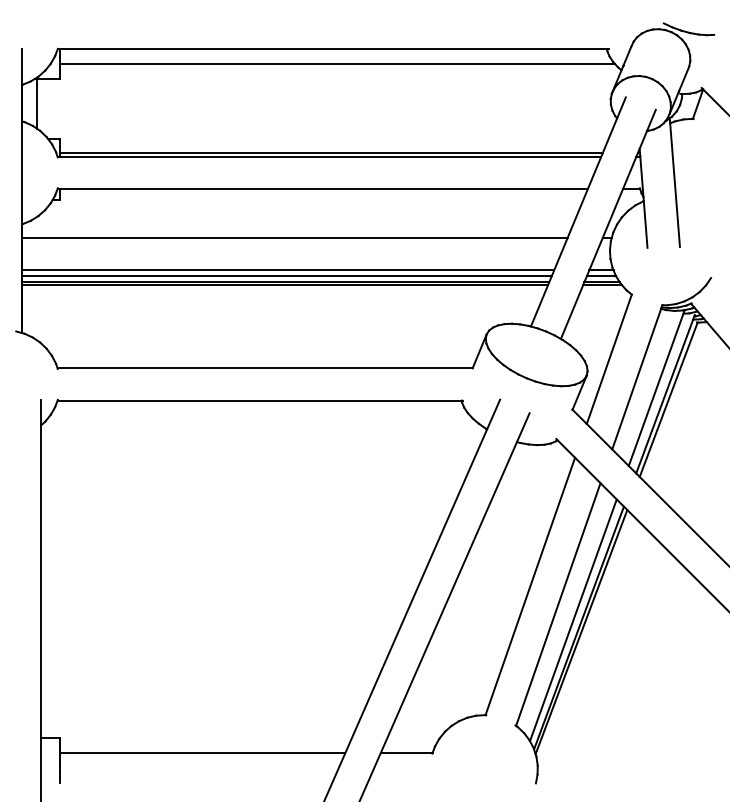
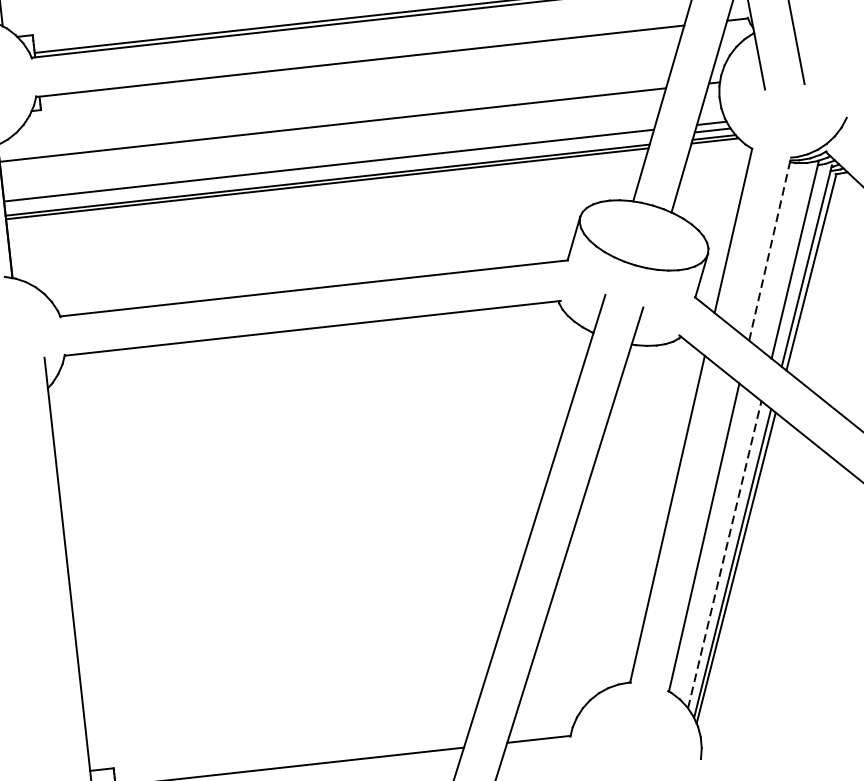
line: (286, 276) -> (327, 173), removed
line: (637, 376) -> (770, 248), solid -> dashed
line: (573, 619) -> (724, 553), solid -> dashed

